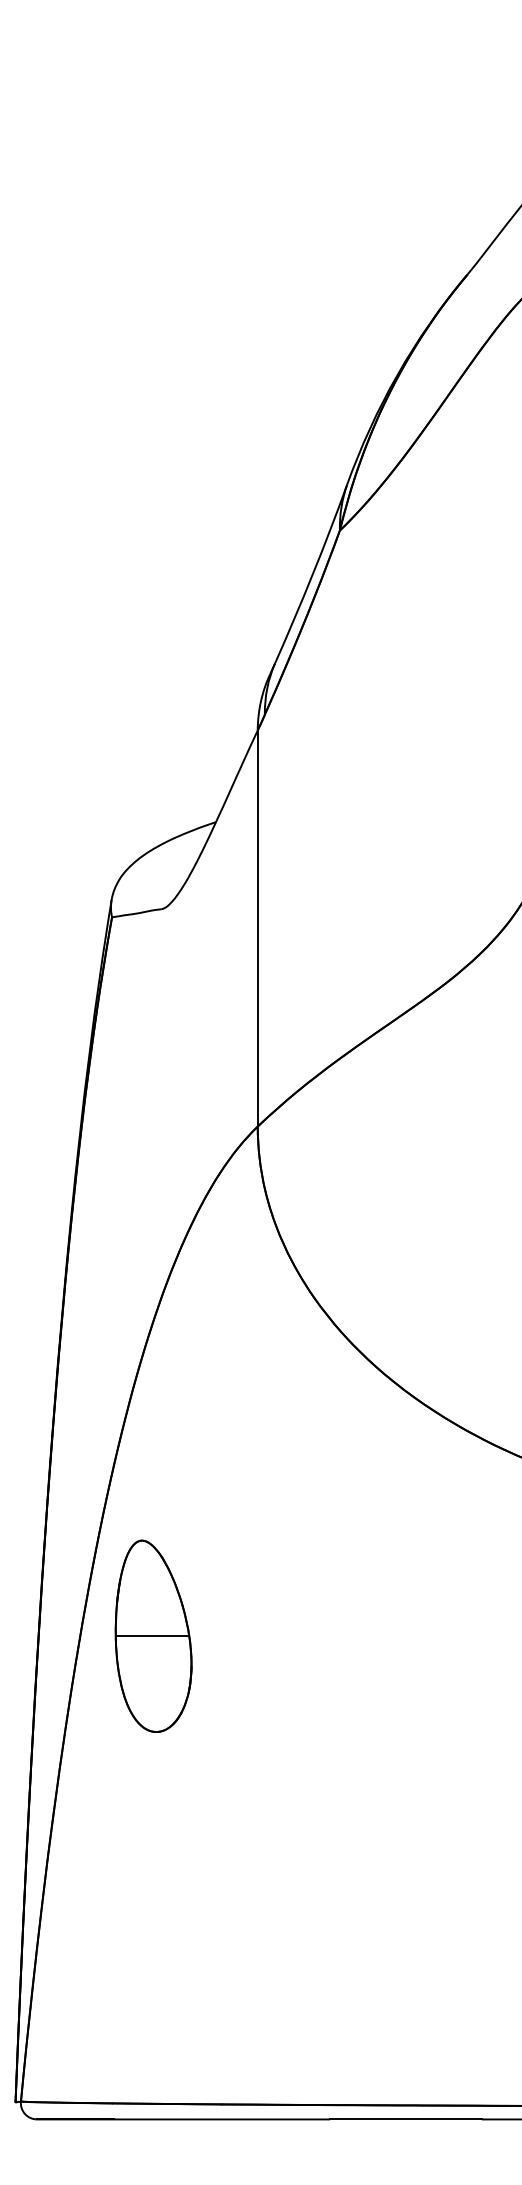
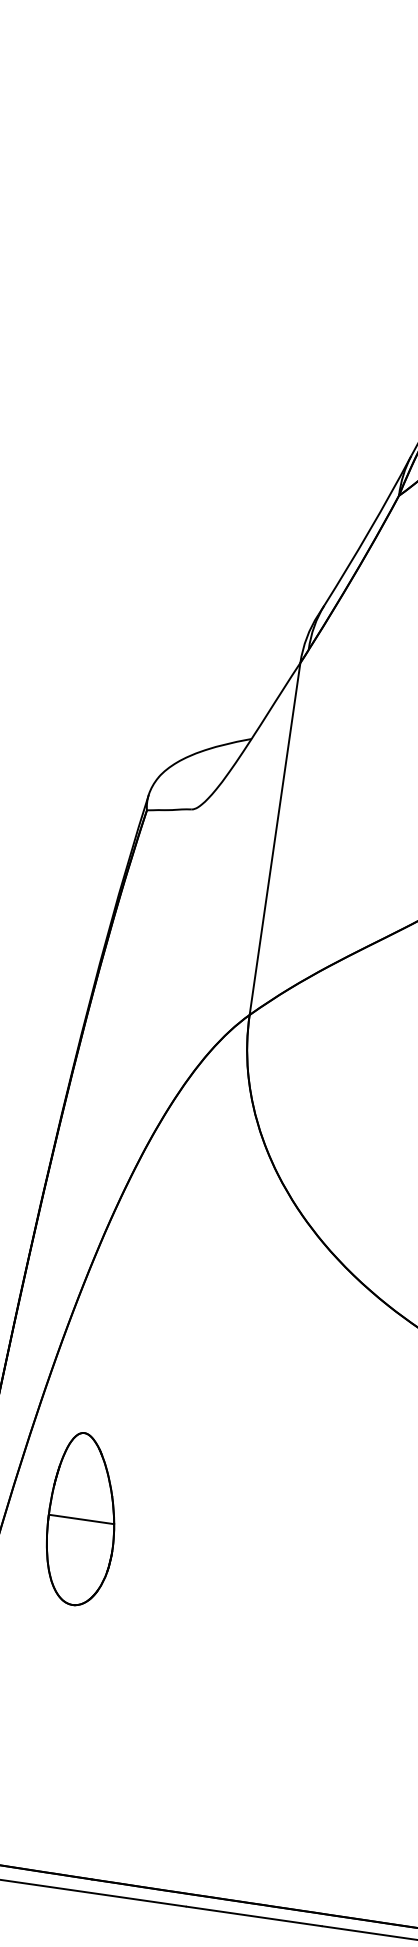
part: (153, 1635) -> (82, 1518), moved

